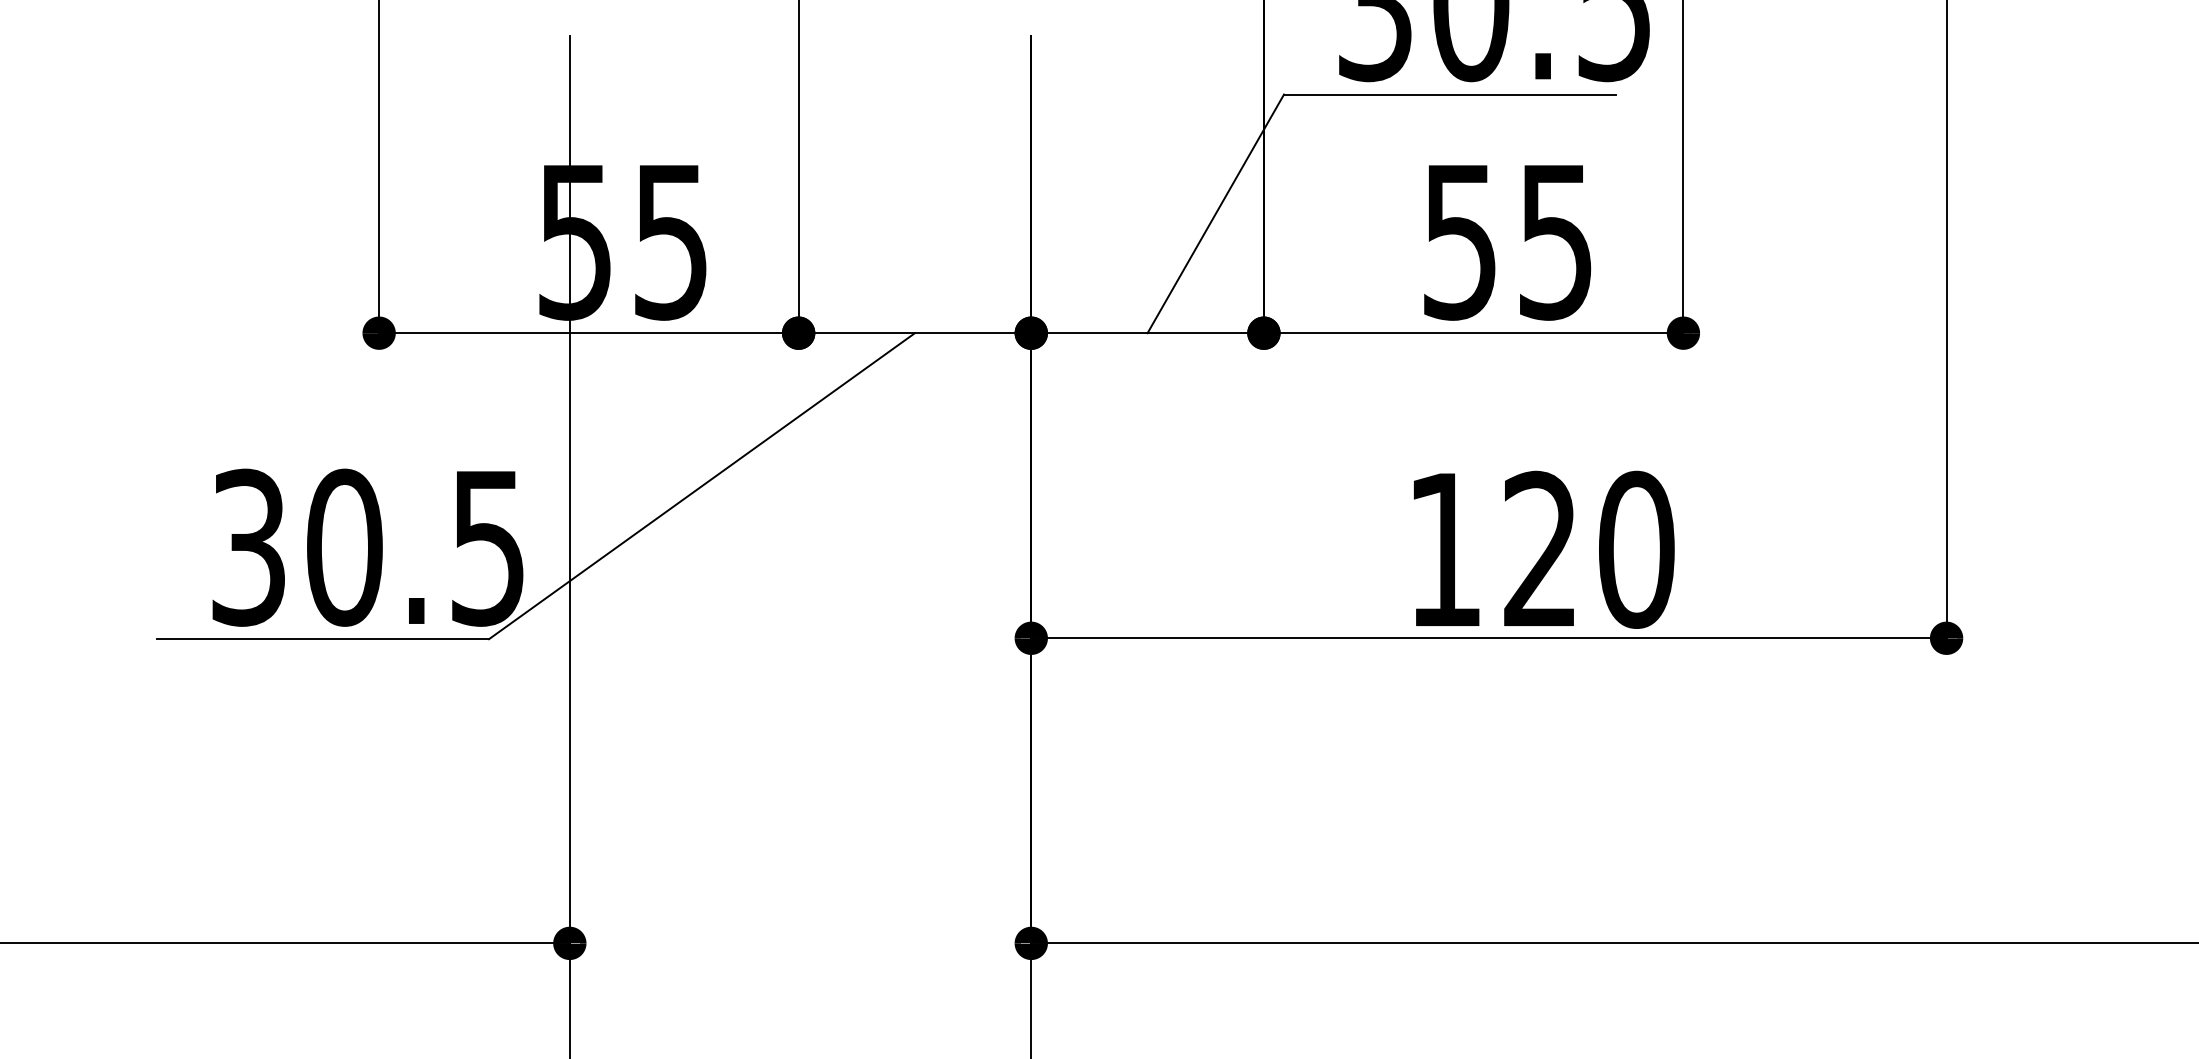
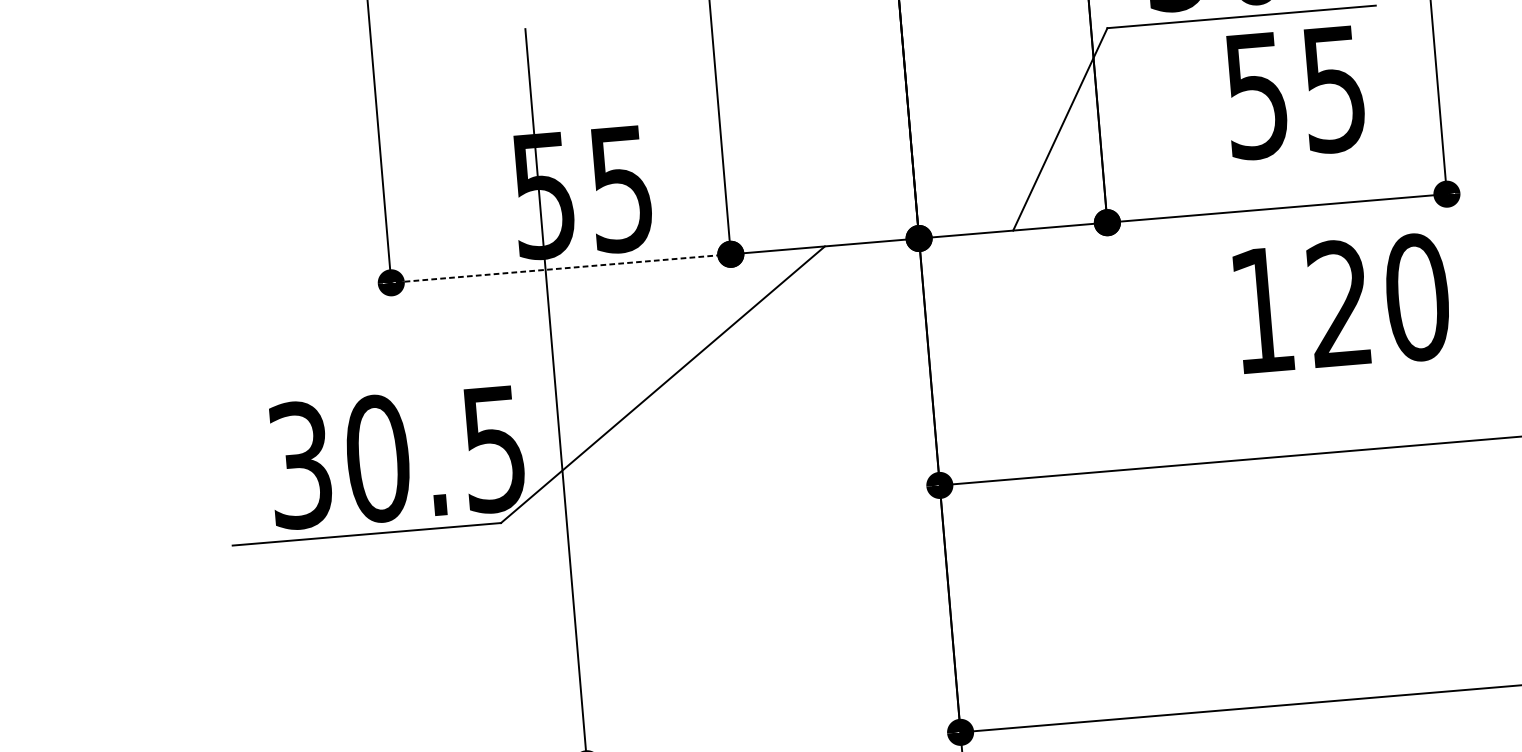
text: (1507, 242) -> (1295, 93), moved
line: (588, 333) -> (560, 268), solid -> dashed
text: (1544, 549) -> (1342, 303), moved

